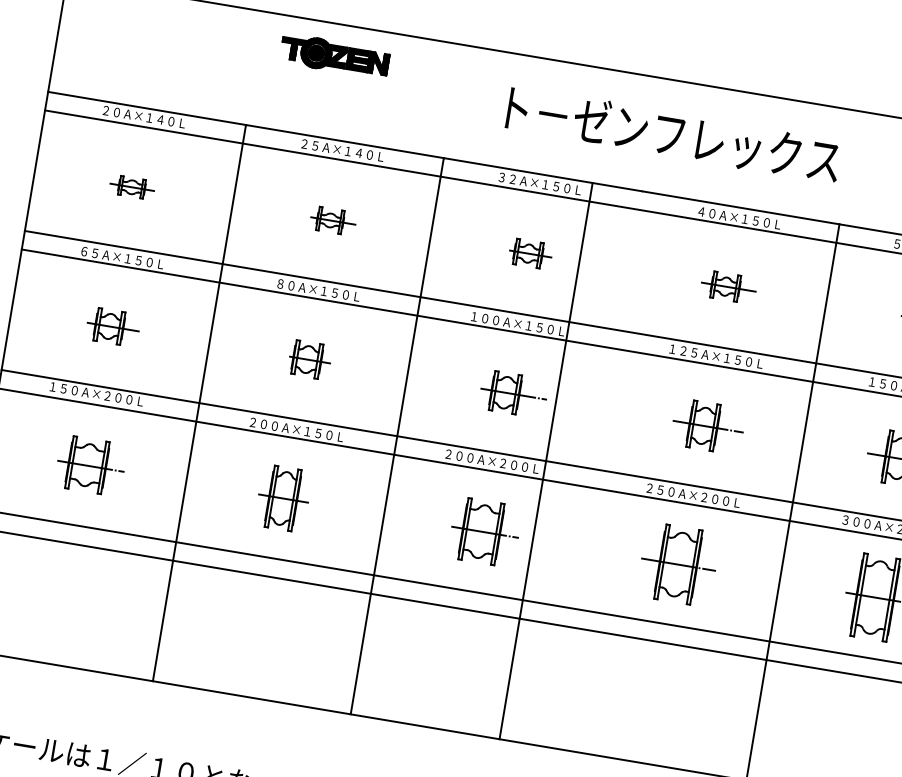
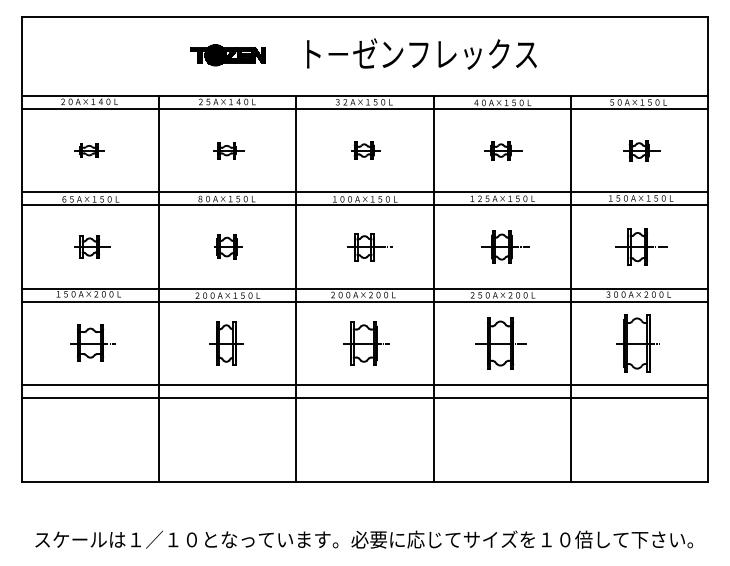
part: (333, 56) -> (227, 55), moved
text: (673, 133) -> (421, 53), moved
line: (545, 460) -> (433, 288), moved

